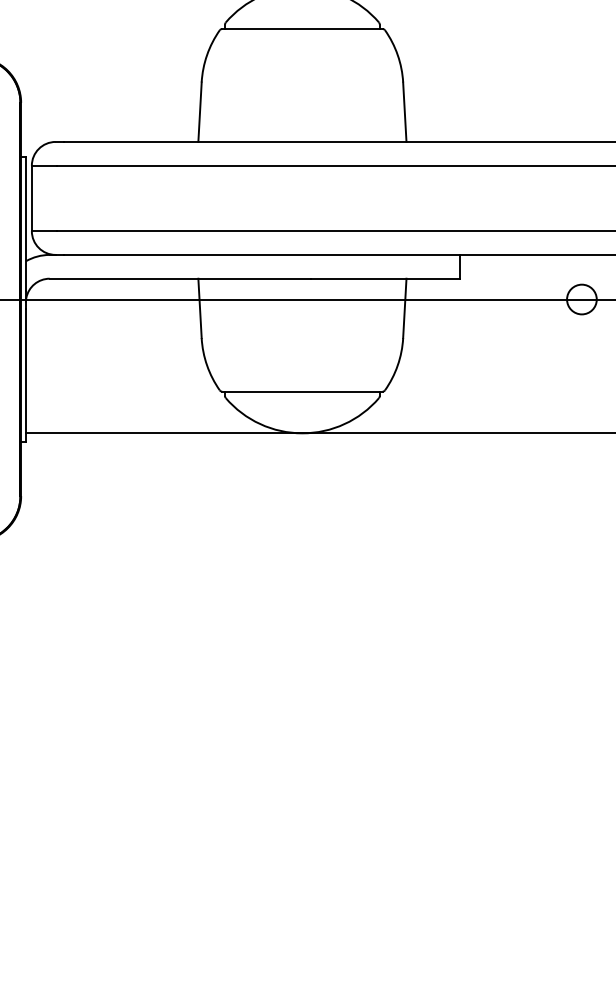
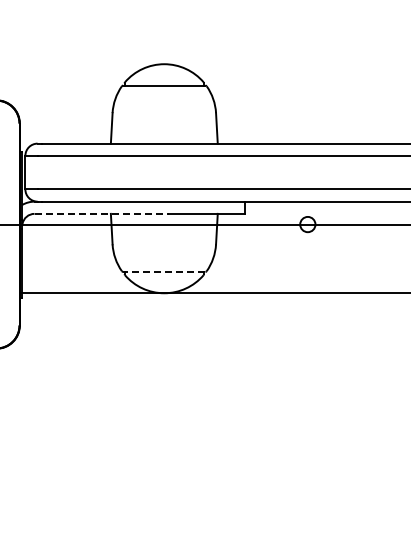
line: (182, 277) -> (102, 213), solid -> dashed
line: (300, 390) -> (163, 271), solid -> dashed

